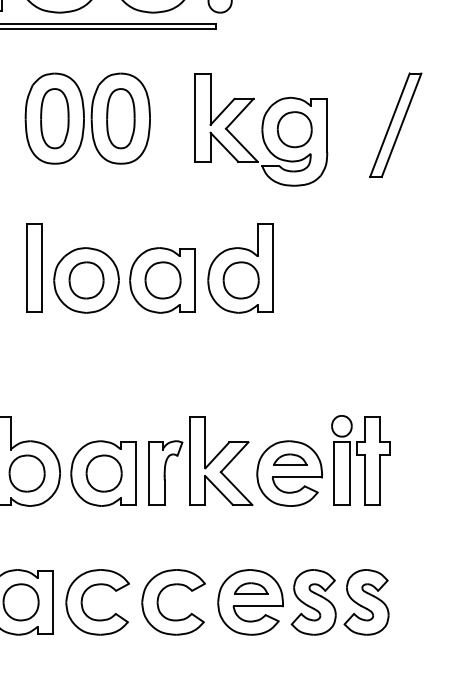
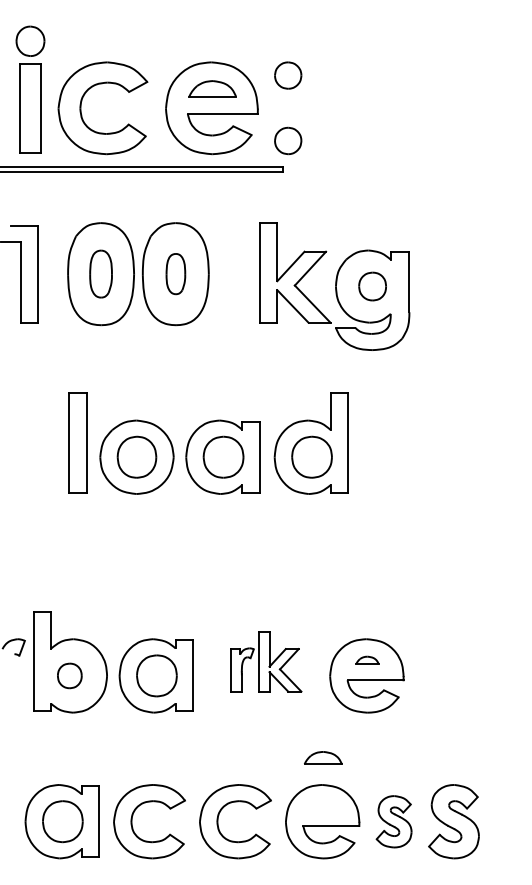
part: (54, 118) -> (100, 273), size x0.7
part: (120, 118) -> (175, 273), size x0.6
part: (395, 125) -> (486, 281), removed
part: (294, 129) -> (372, 286), size x0.7
part: (290, 459) -> (367, 660), size x0.6
part: (360, 459) -> (447, 660), removed
part: (200, 460) -> (266, 661), size x0.6
part: (26, 473) -> (69, 675), size x0.6
part: (251, 588) -> (323, 757), moved
part: (313, 602) -> (393, 821), size x0.7

